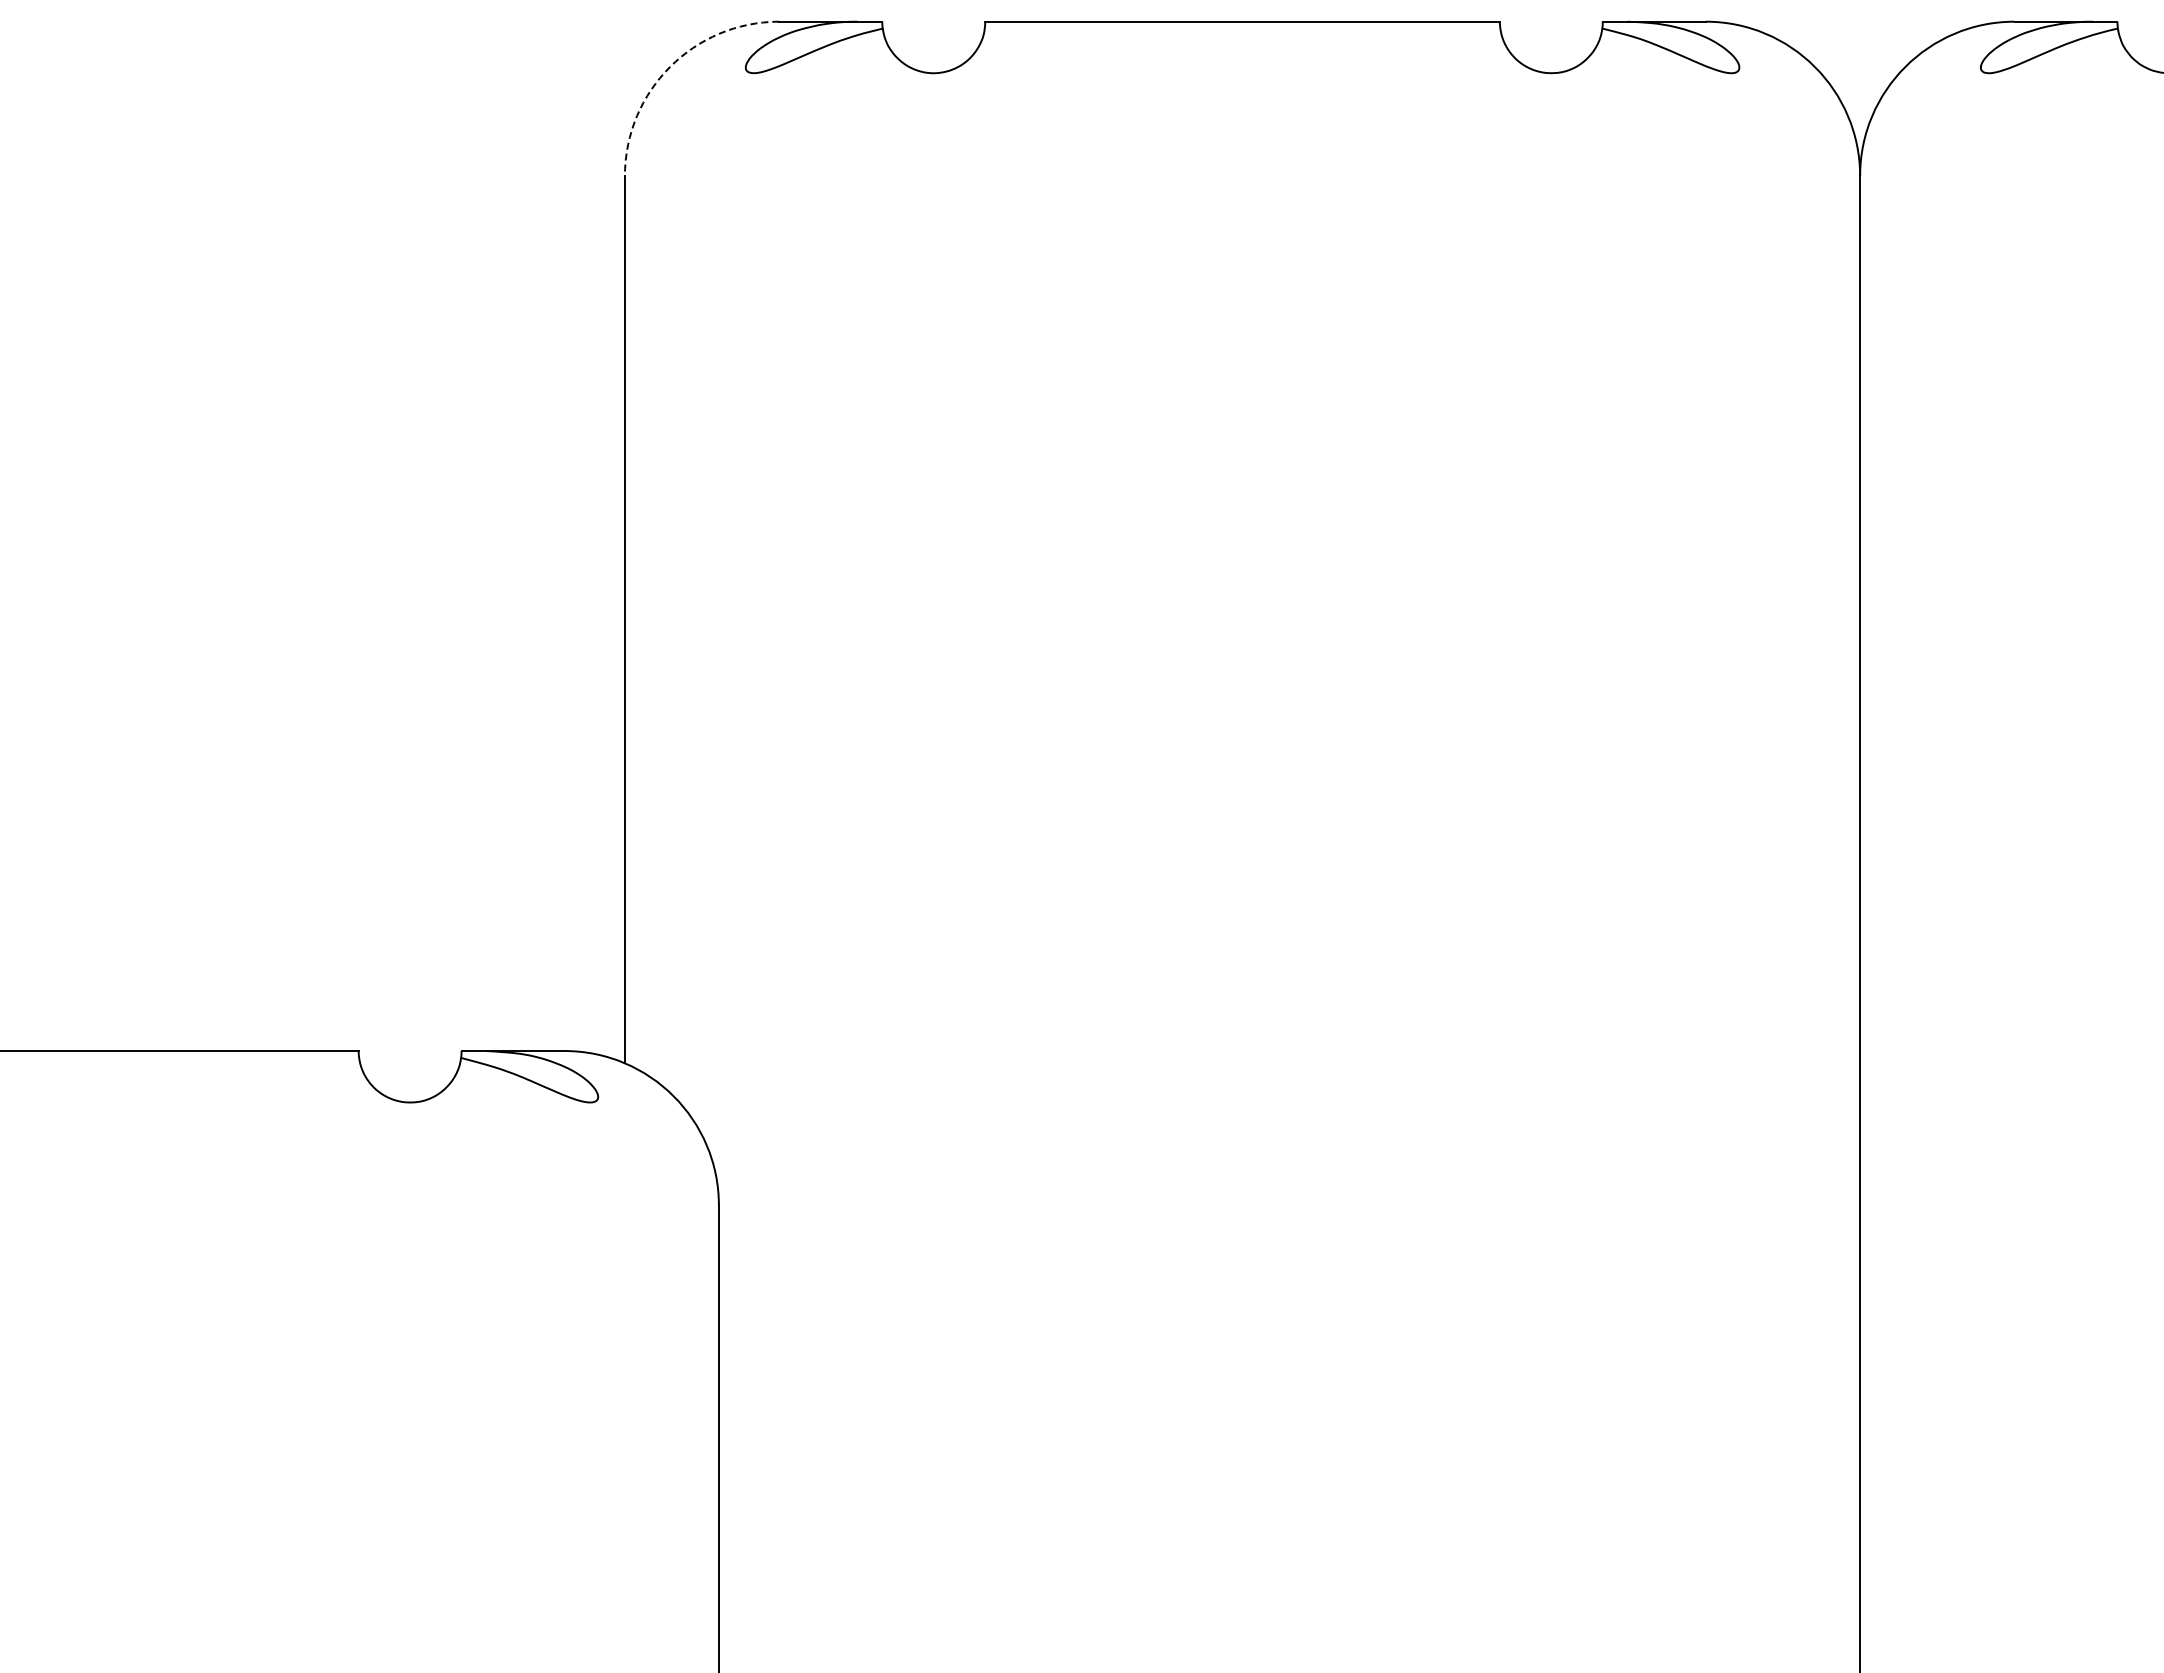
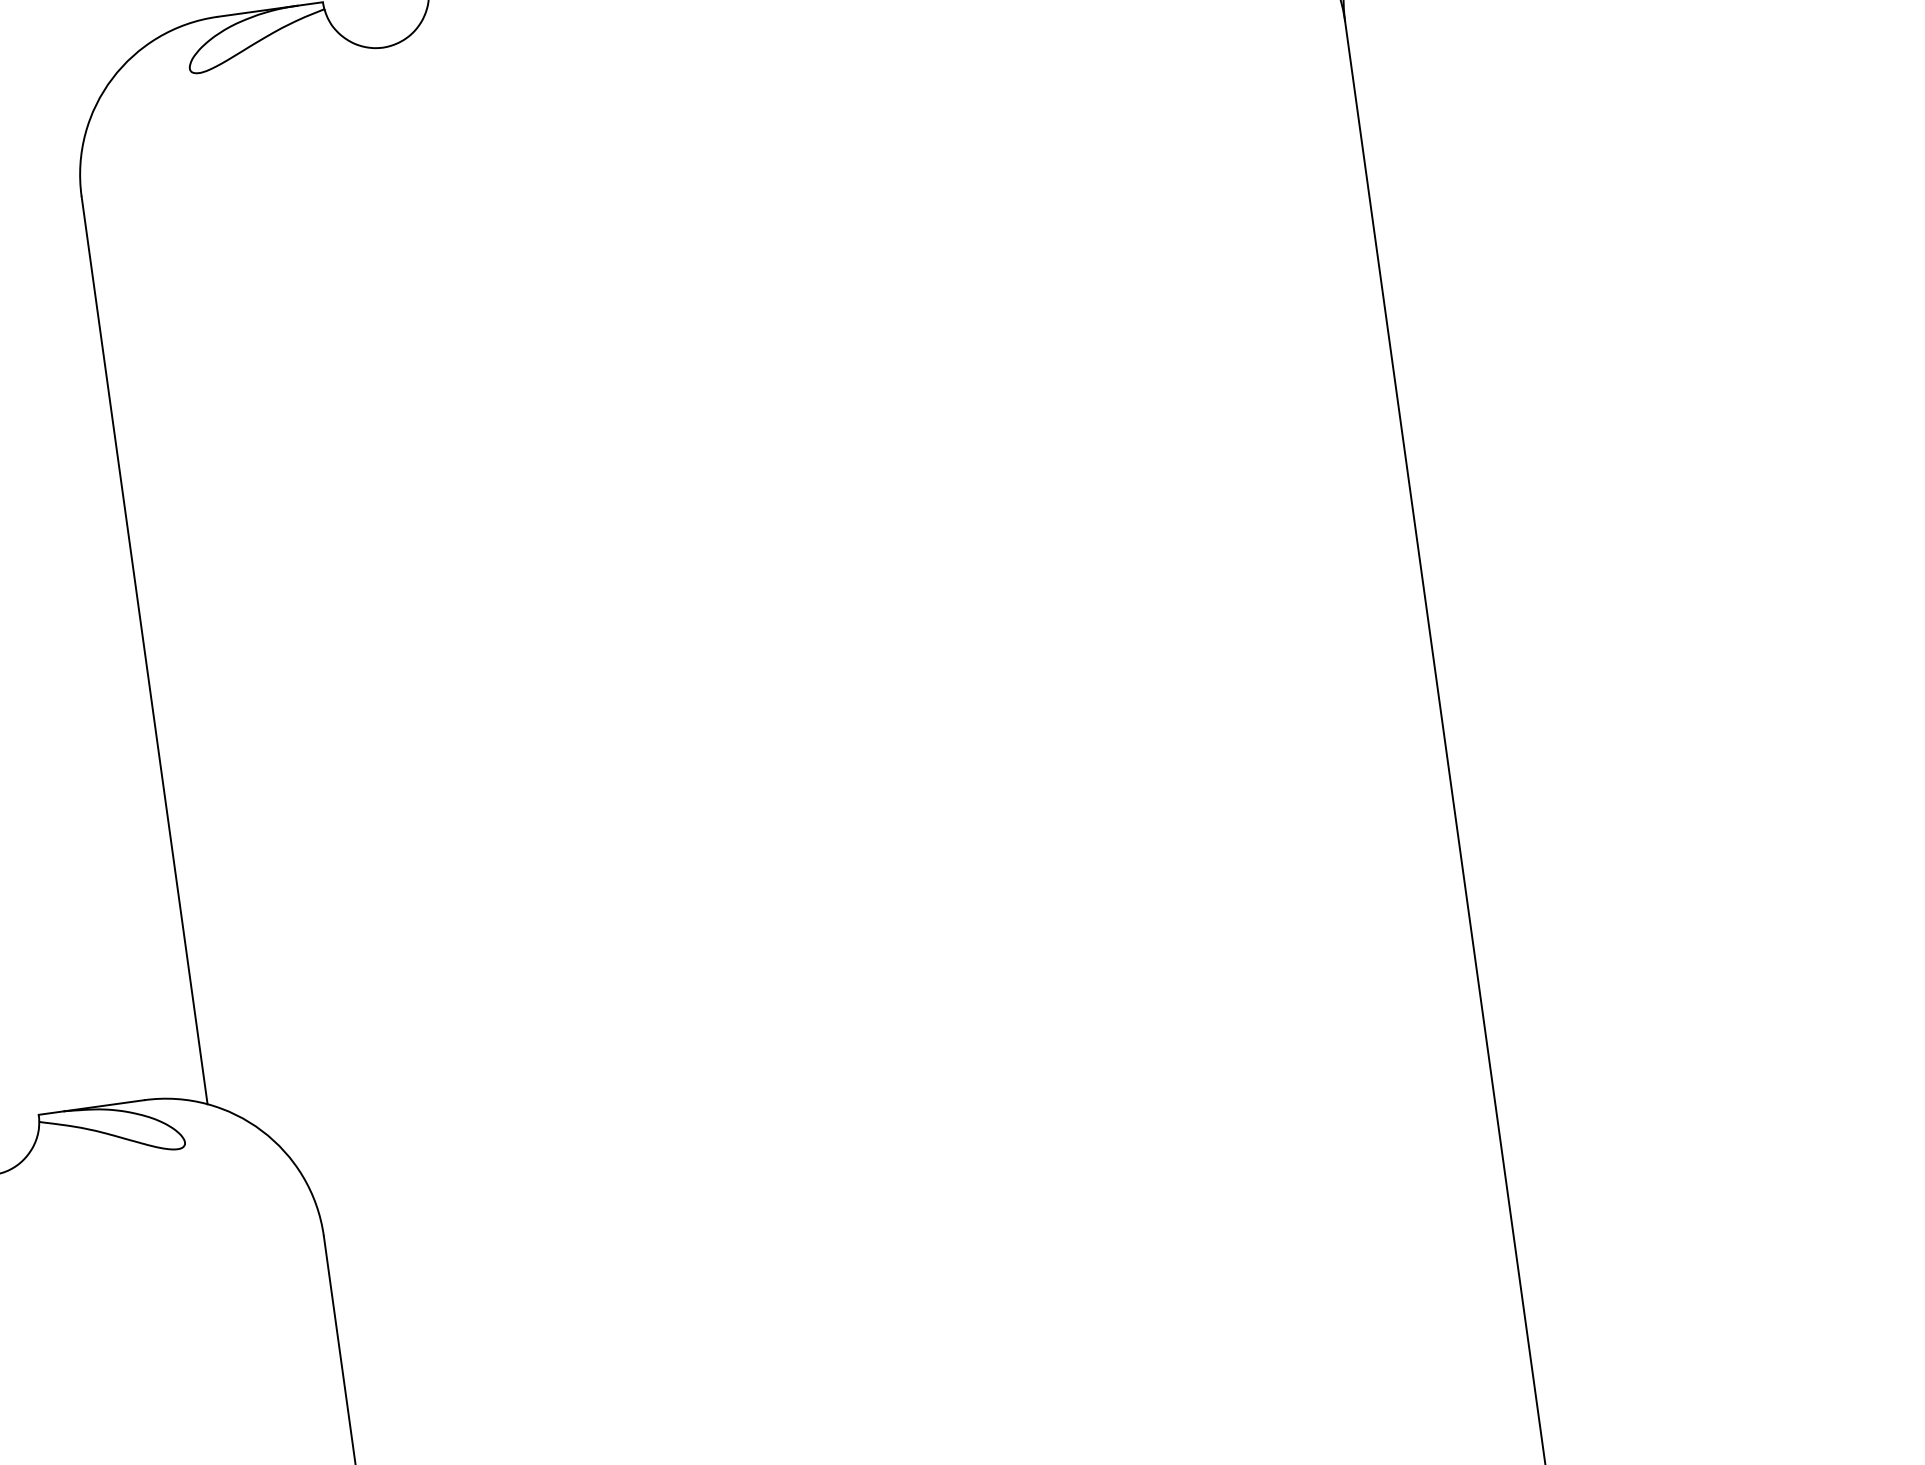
arc: (670, 66) -> (112, 78), dashed -> solid

